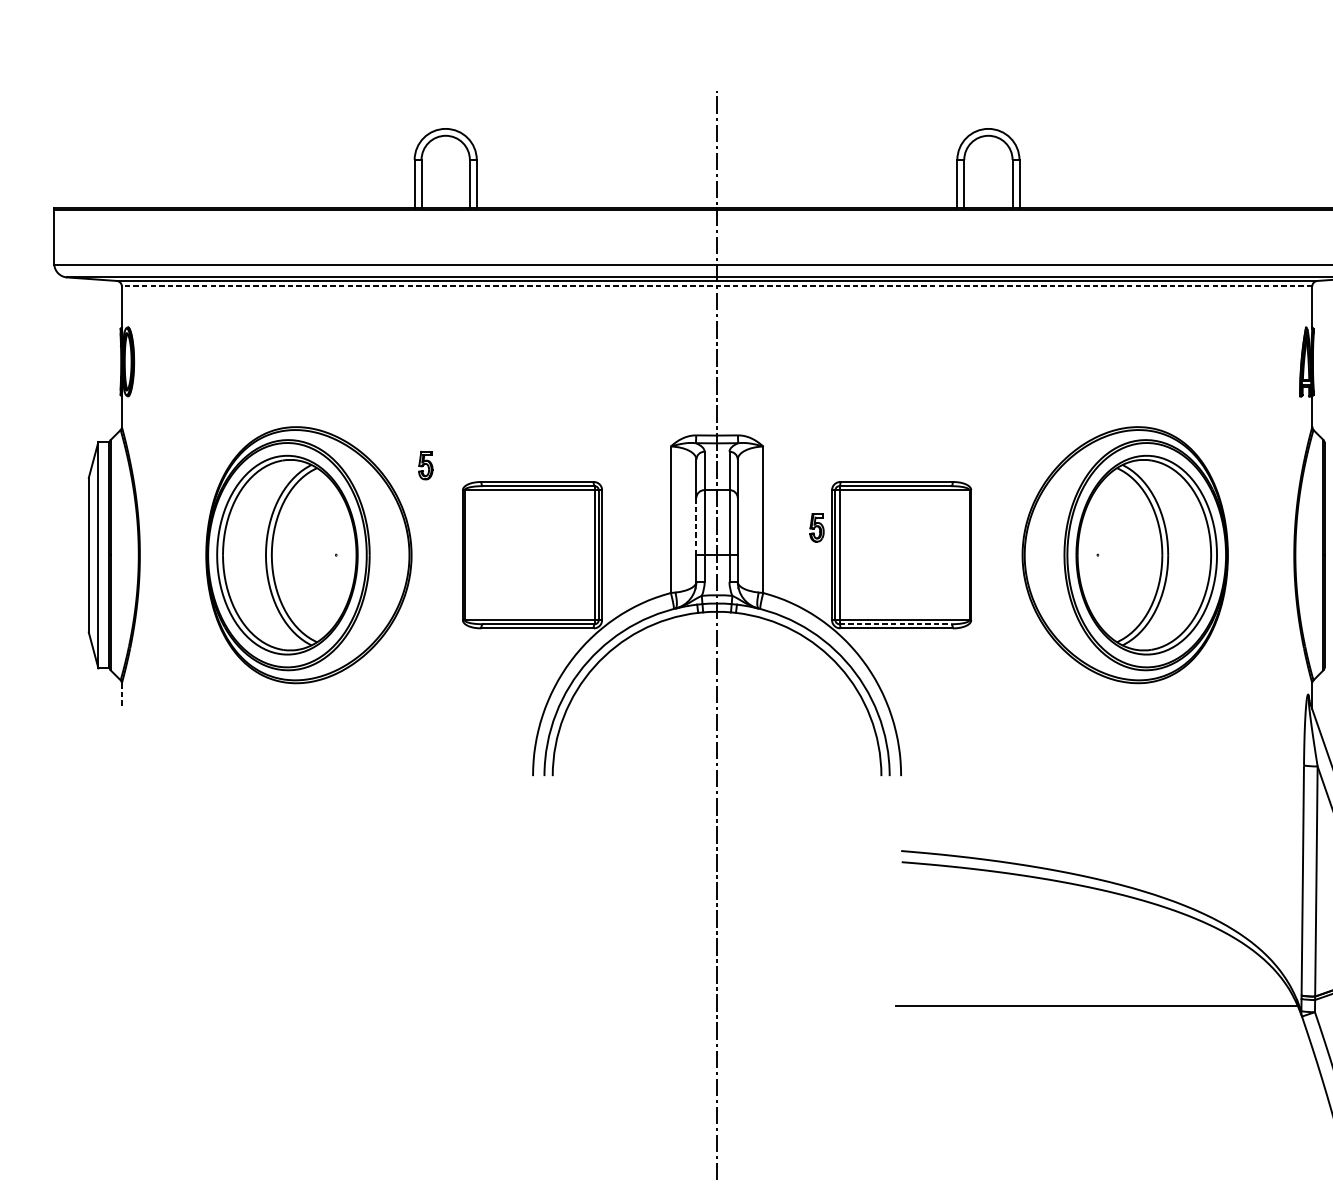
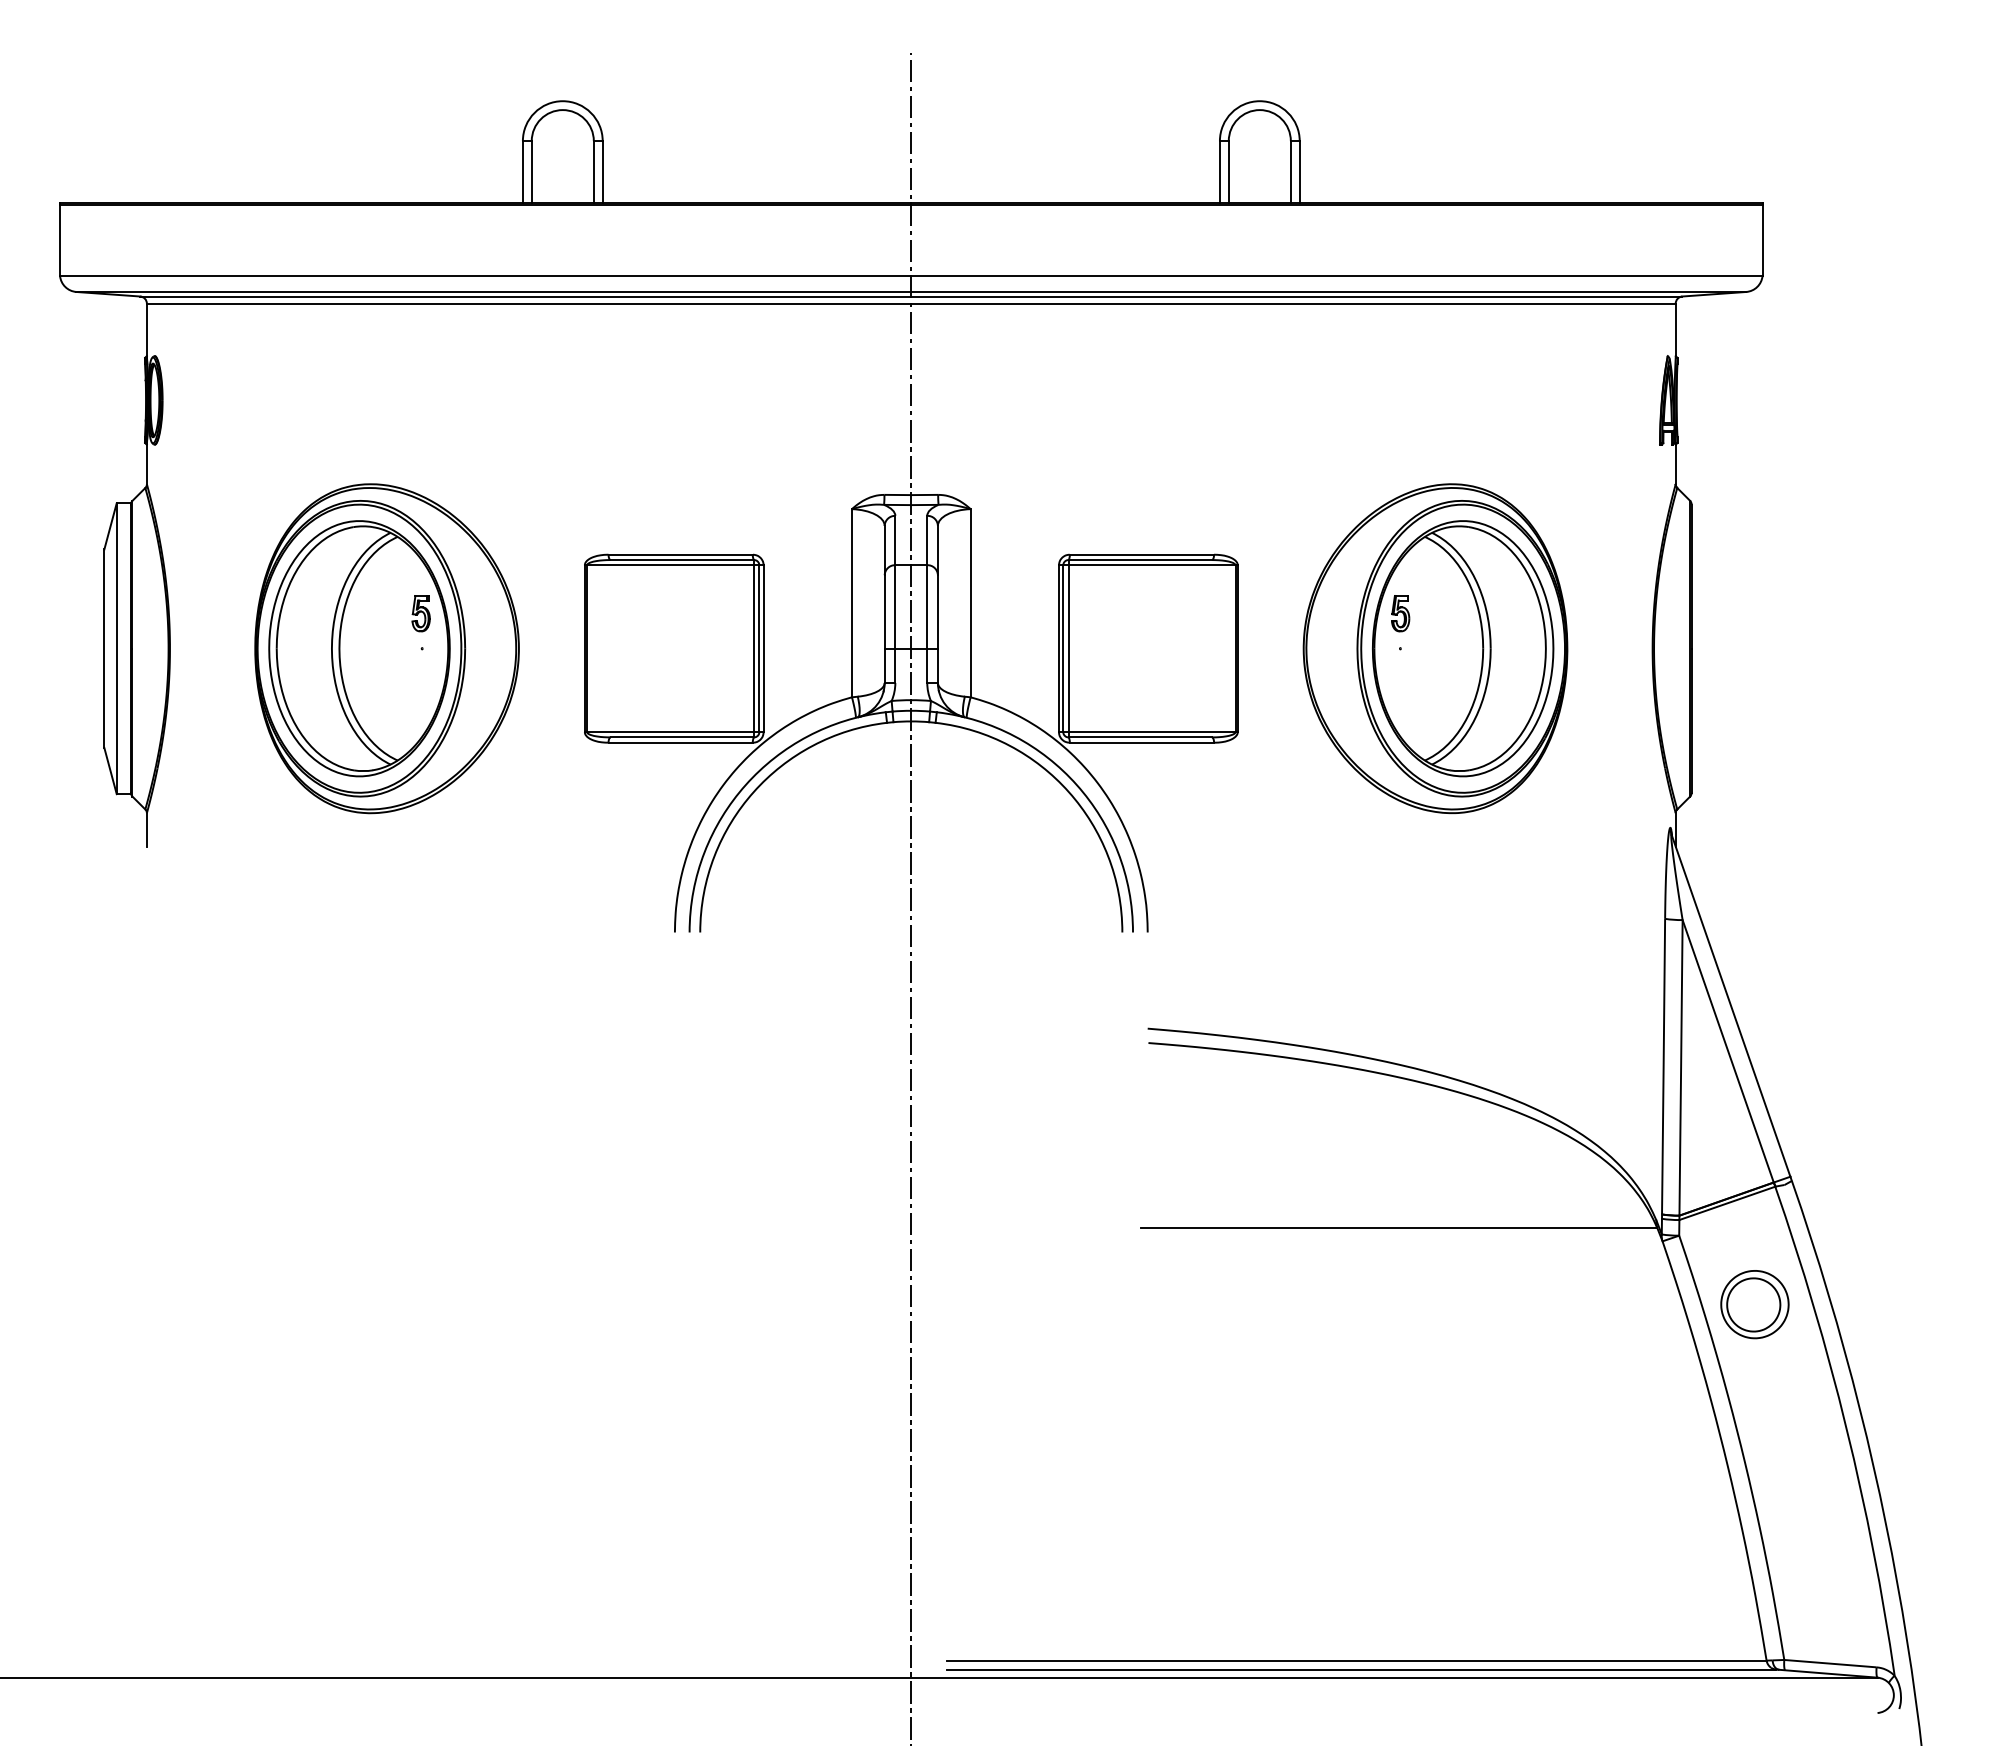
line: (716, 286) -> (910, 303), dashed -> solid
part: (425, 465) -> (420, 613), moved
line: (696, 526) -> (884, 611), dashed -> solid
part: (816, 527) -> (1400, 613), moved
line: (895, 624) -> (1140, 737), dashed -> solid
line: (121, 695) -> (146, 829), dashed -> solid

